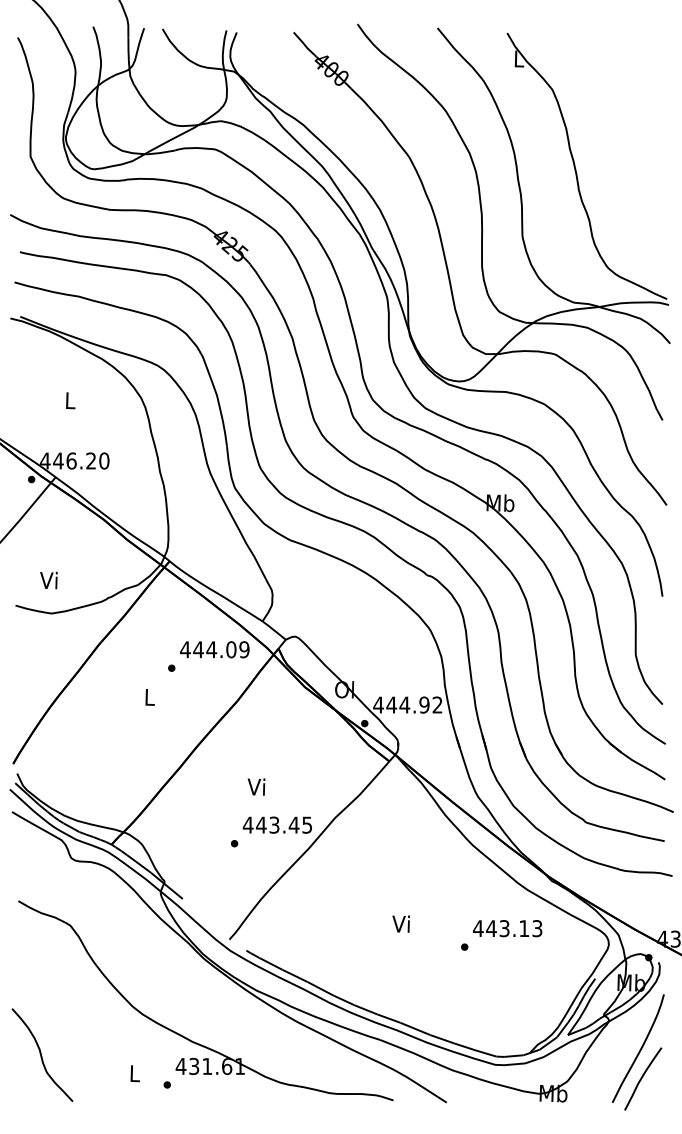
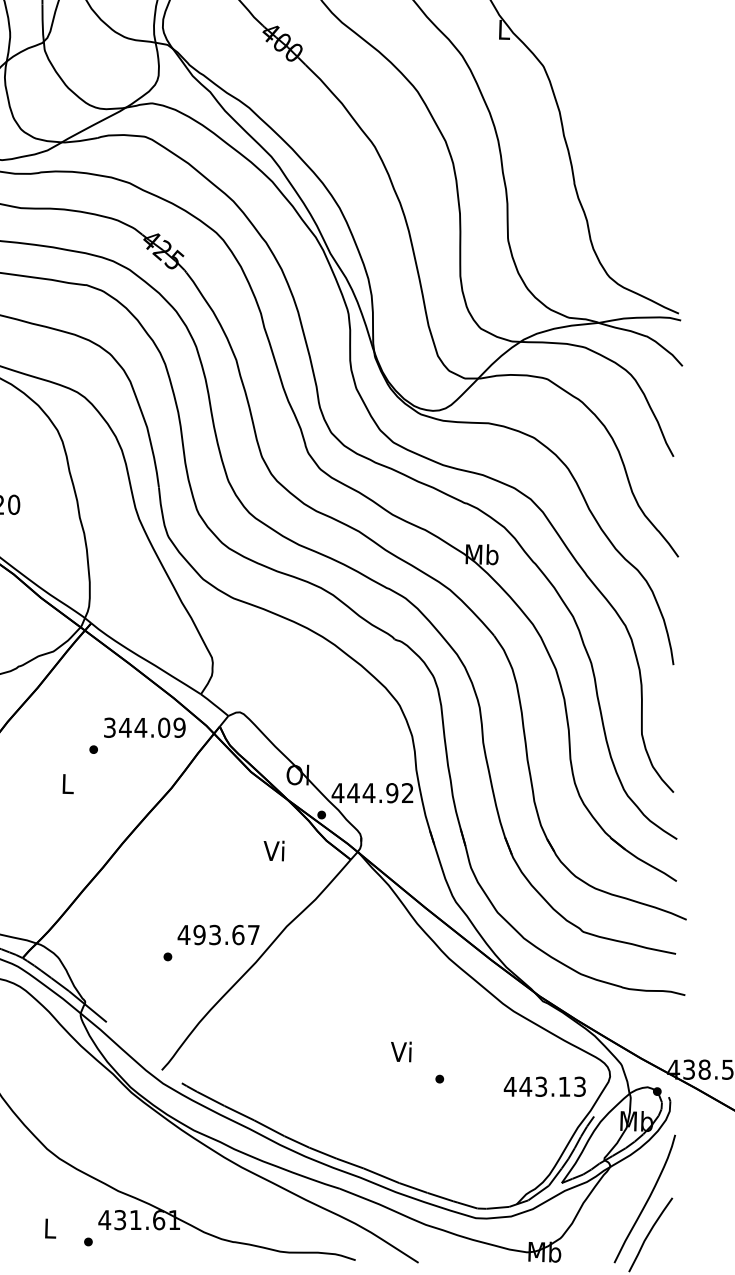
text: (185, 649) -> (109, 727), 444.09 -> 344.09
text: (256, 786) -> (274, 850), moved
text: (283, 824) -> (225, 934), 443.45 -> 493.67
text: (400, 923) -> (400, 1051), moved
text: (507, 928) -> (544, 1086), moved

